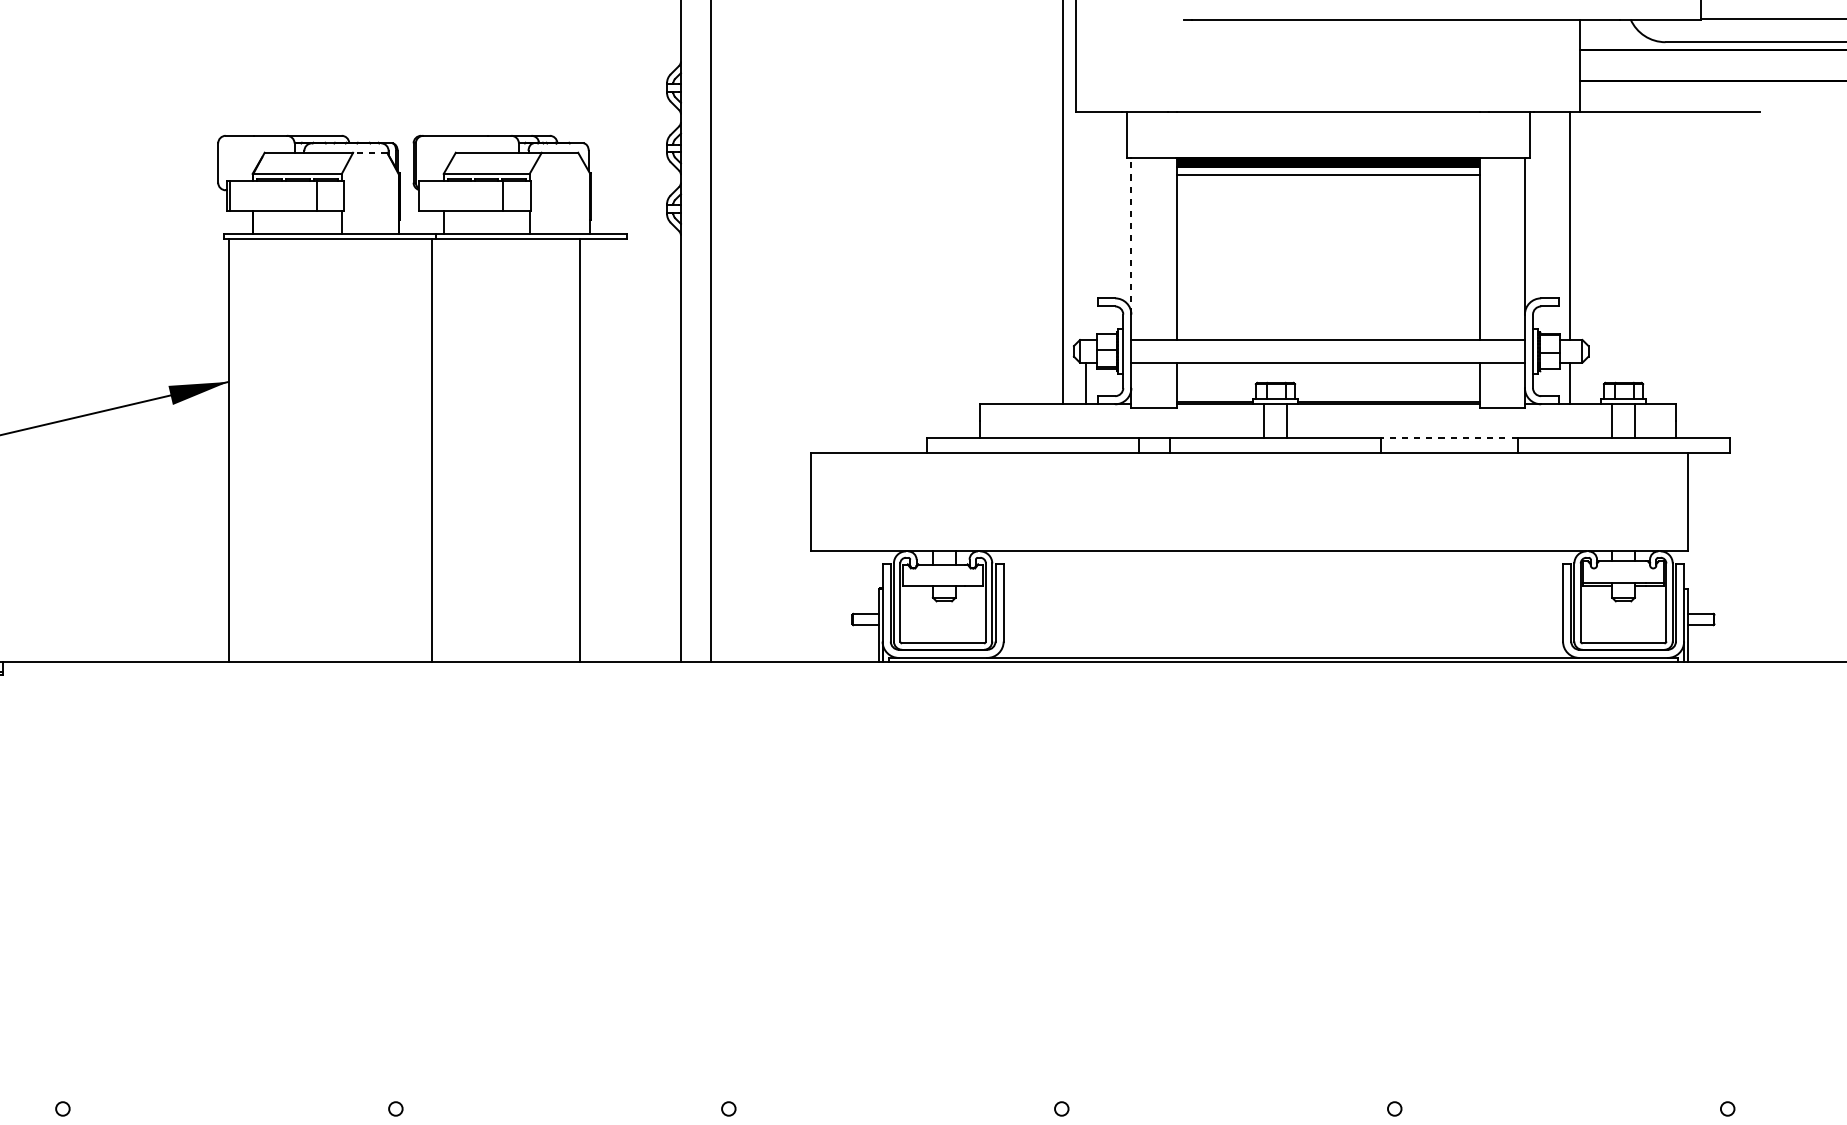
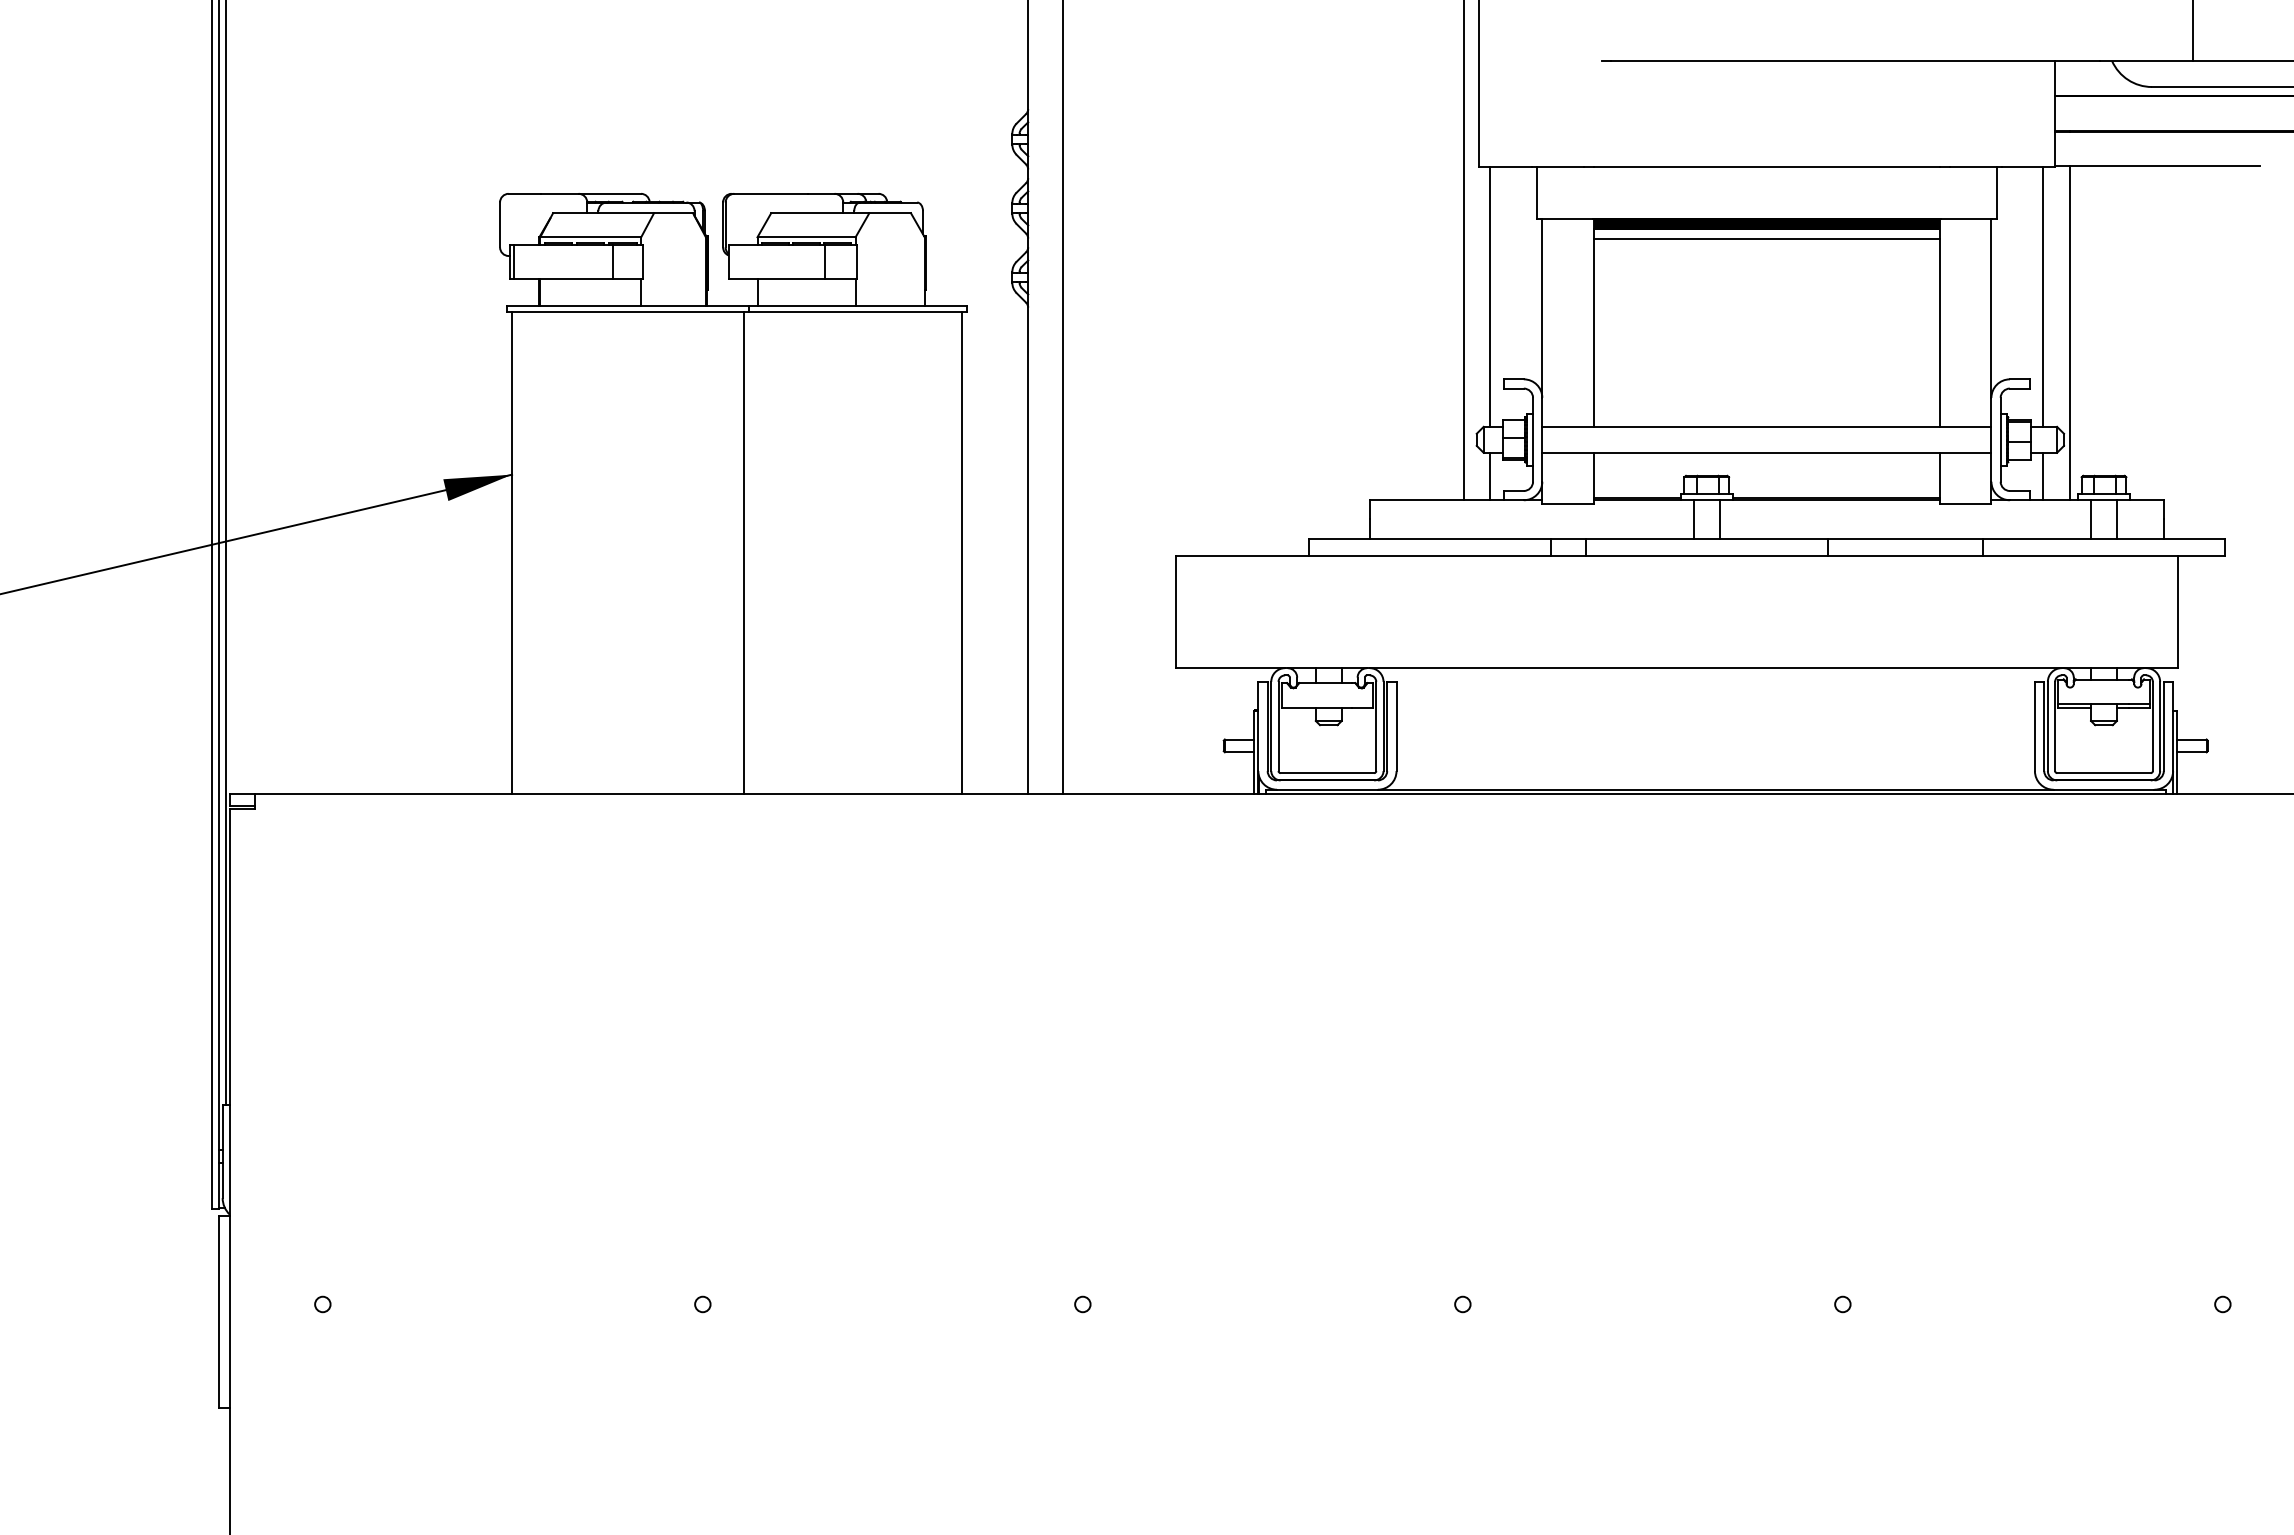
line: (370, 153) -> (673, 213), dashed -> solid
line: (1086, 225) -> (1490, 296), added
line: (1131, 236) -> (1542, 308), dashed -> solid
line: (1593, 258) -> (2069, 333), added
line: (1449, 437) -> (1905, 538), dashed -> solid
line: (580, 450) -> (961, 552), moved

